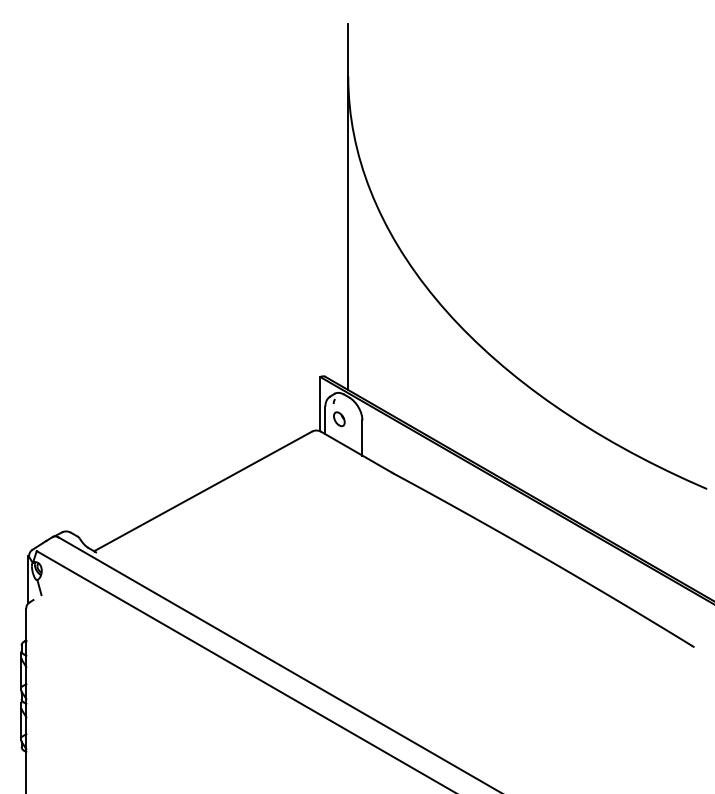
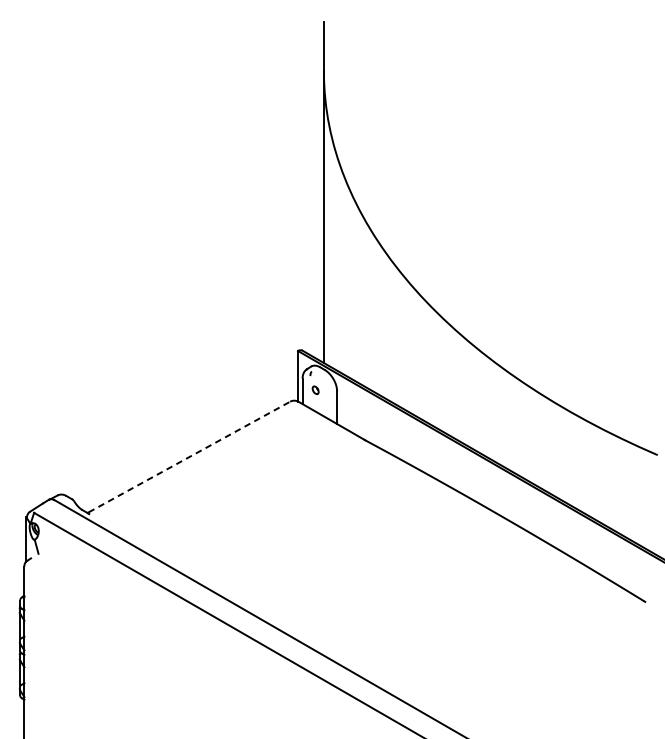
part: (339, 419) -> (315, 390), size x0.6
line: (204, 490) -> (190, 456), solid -> dashed

